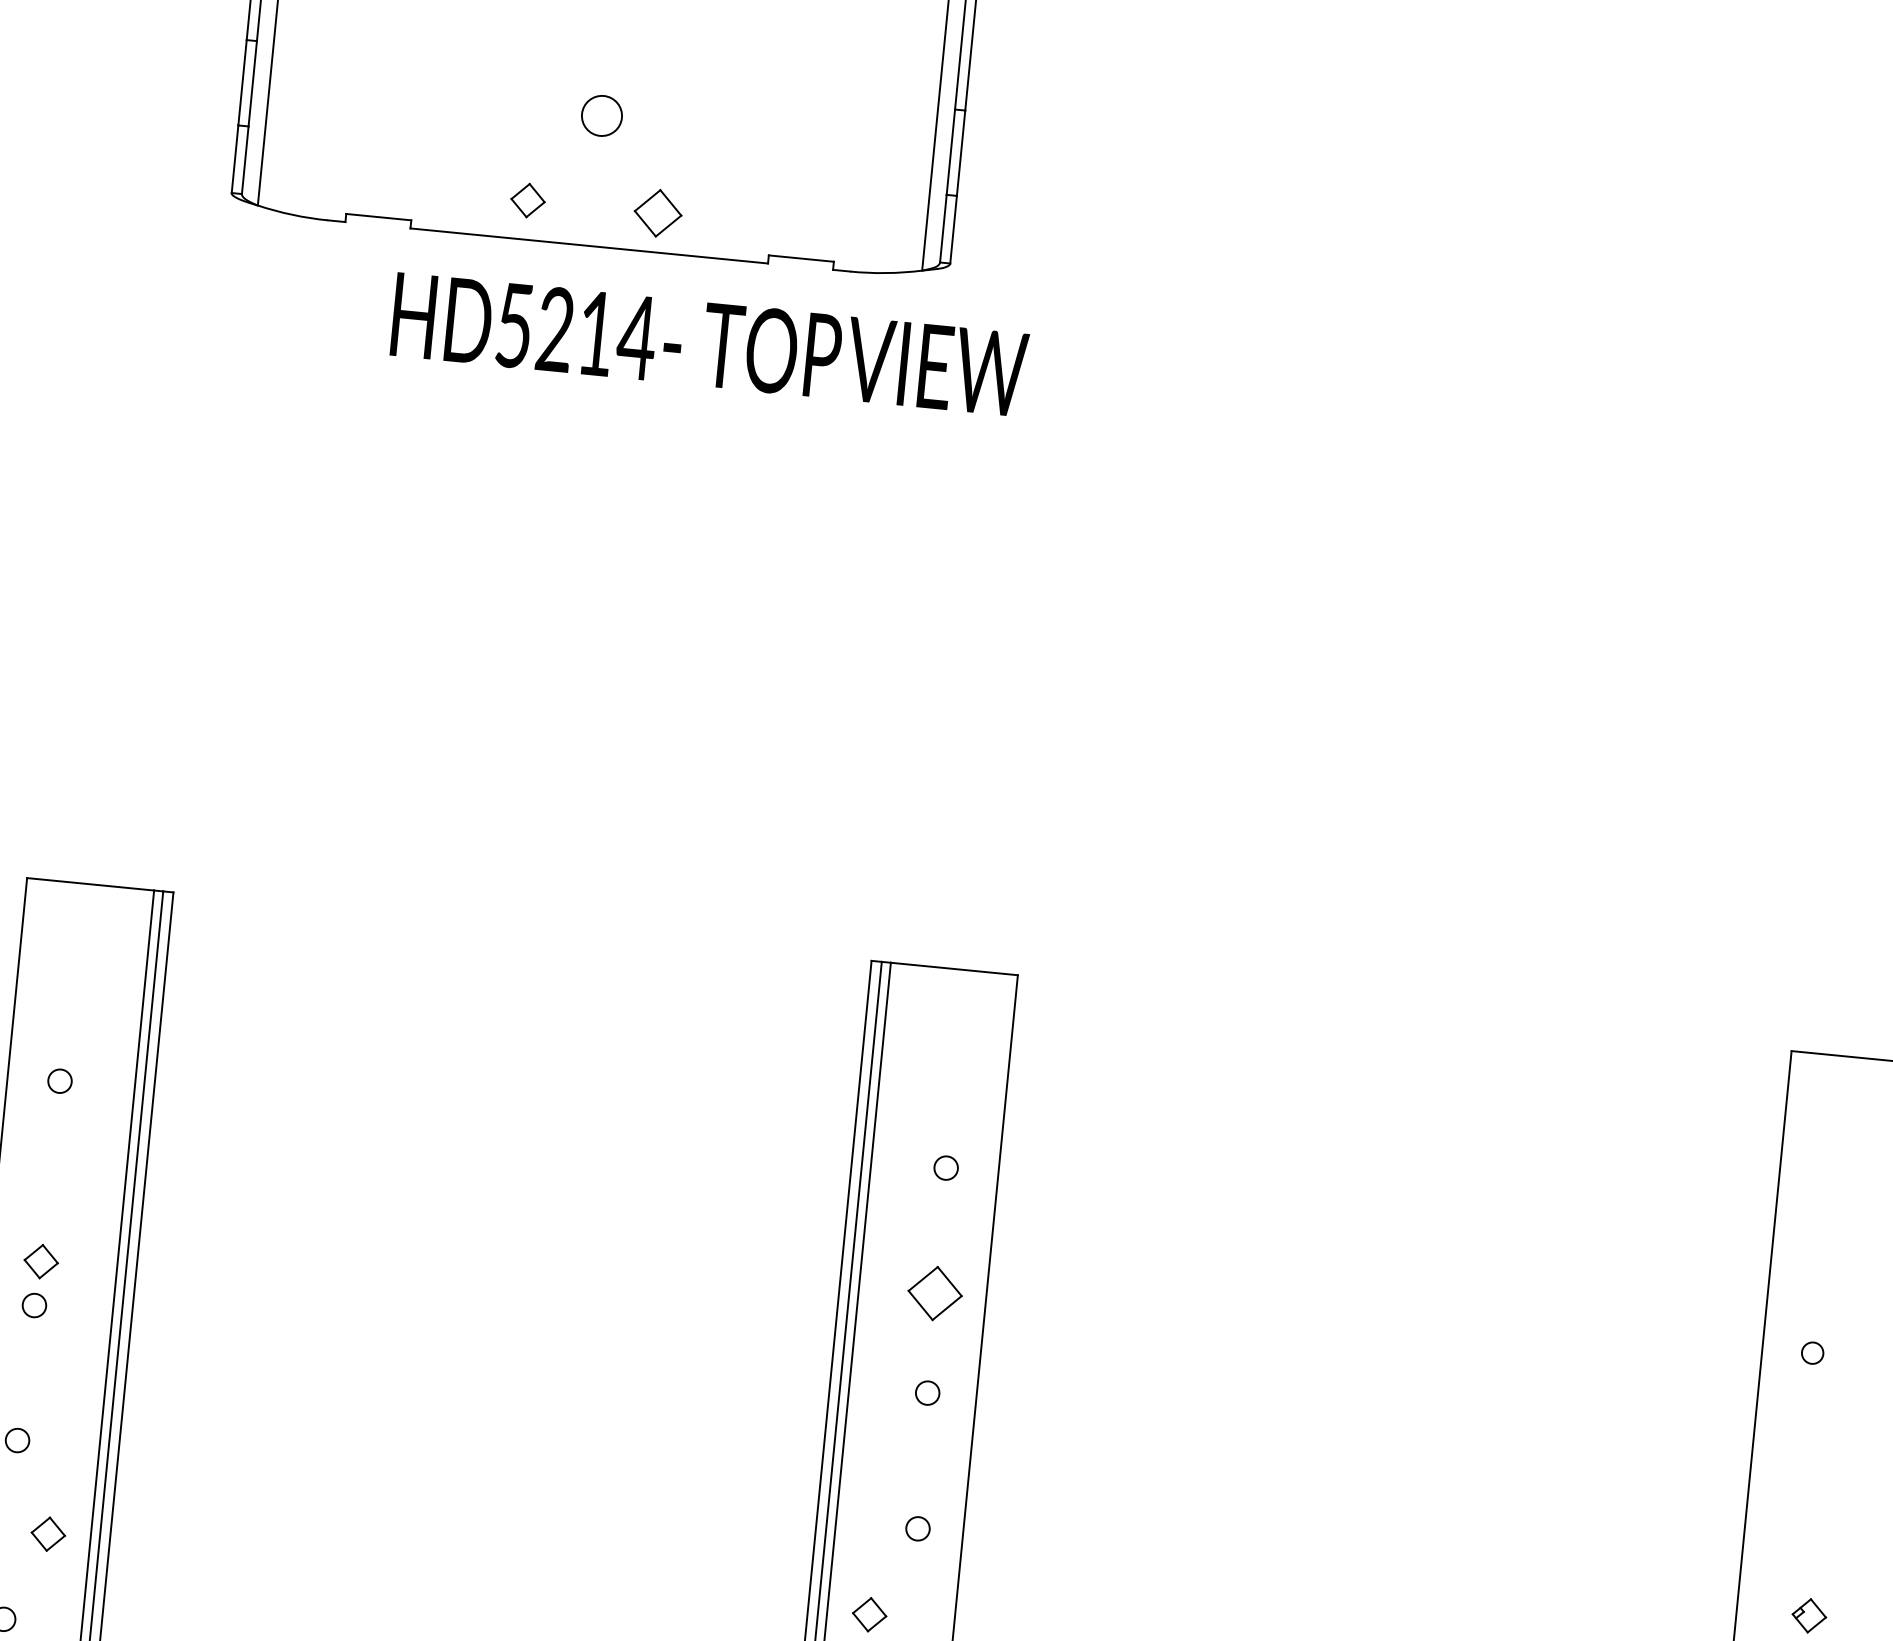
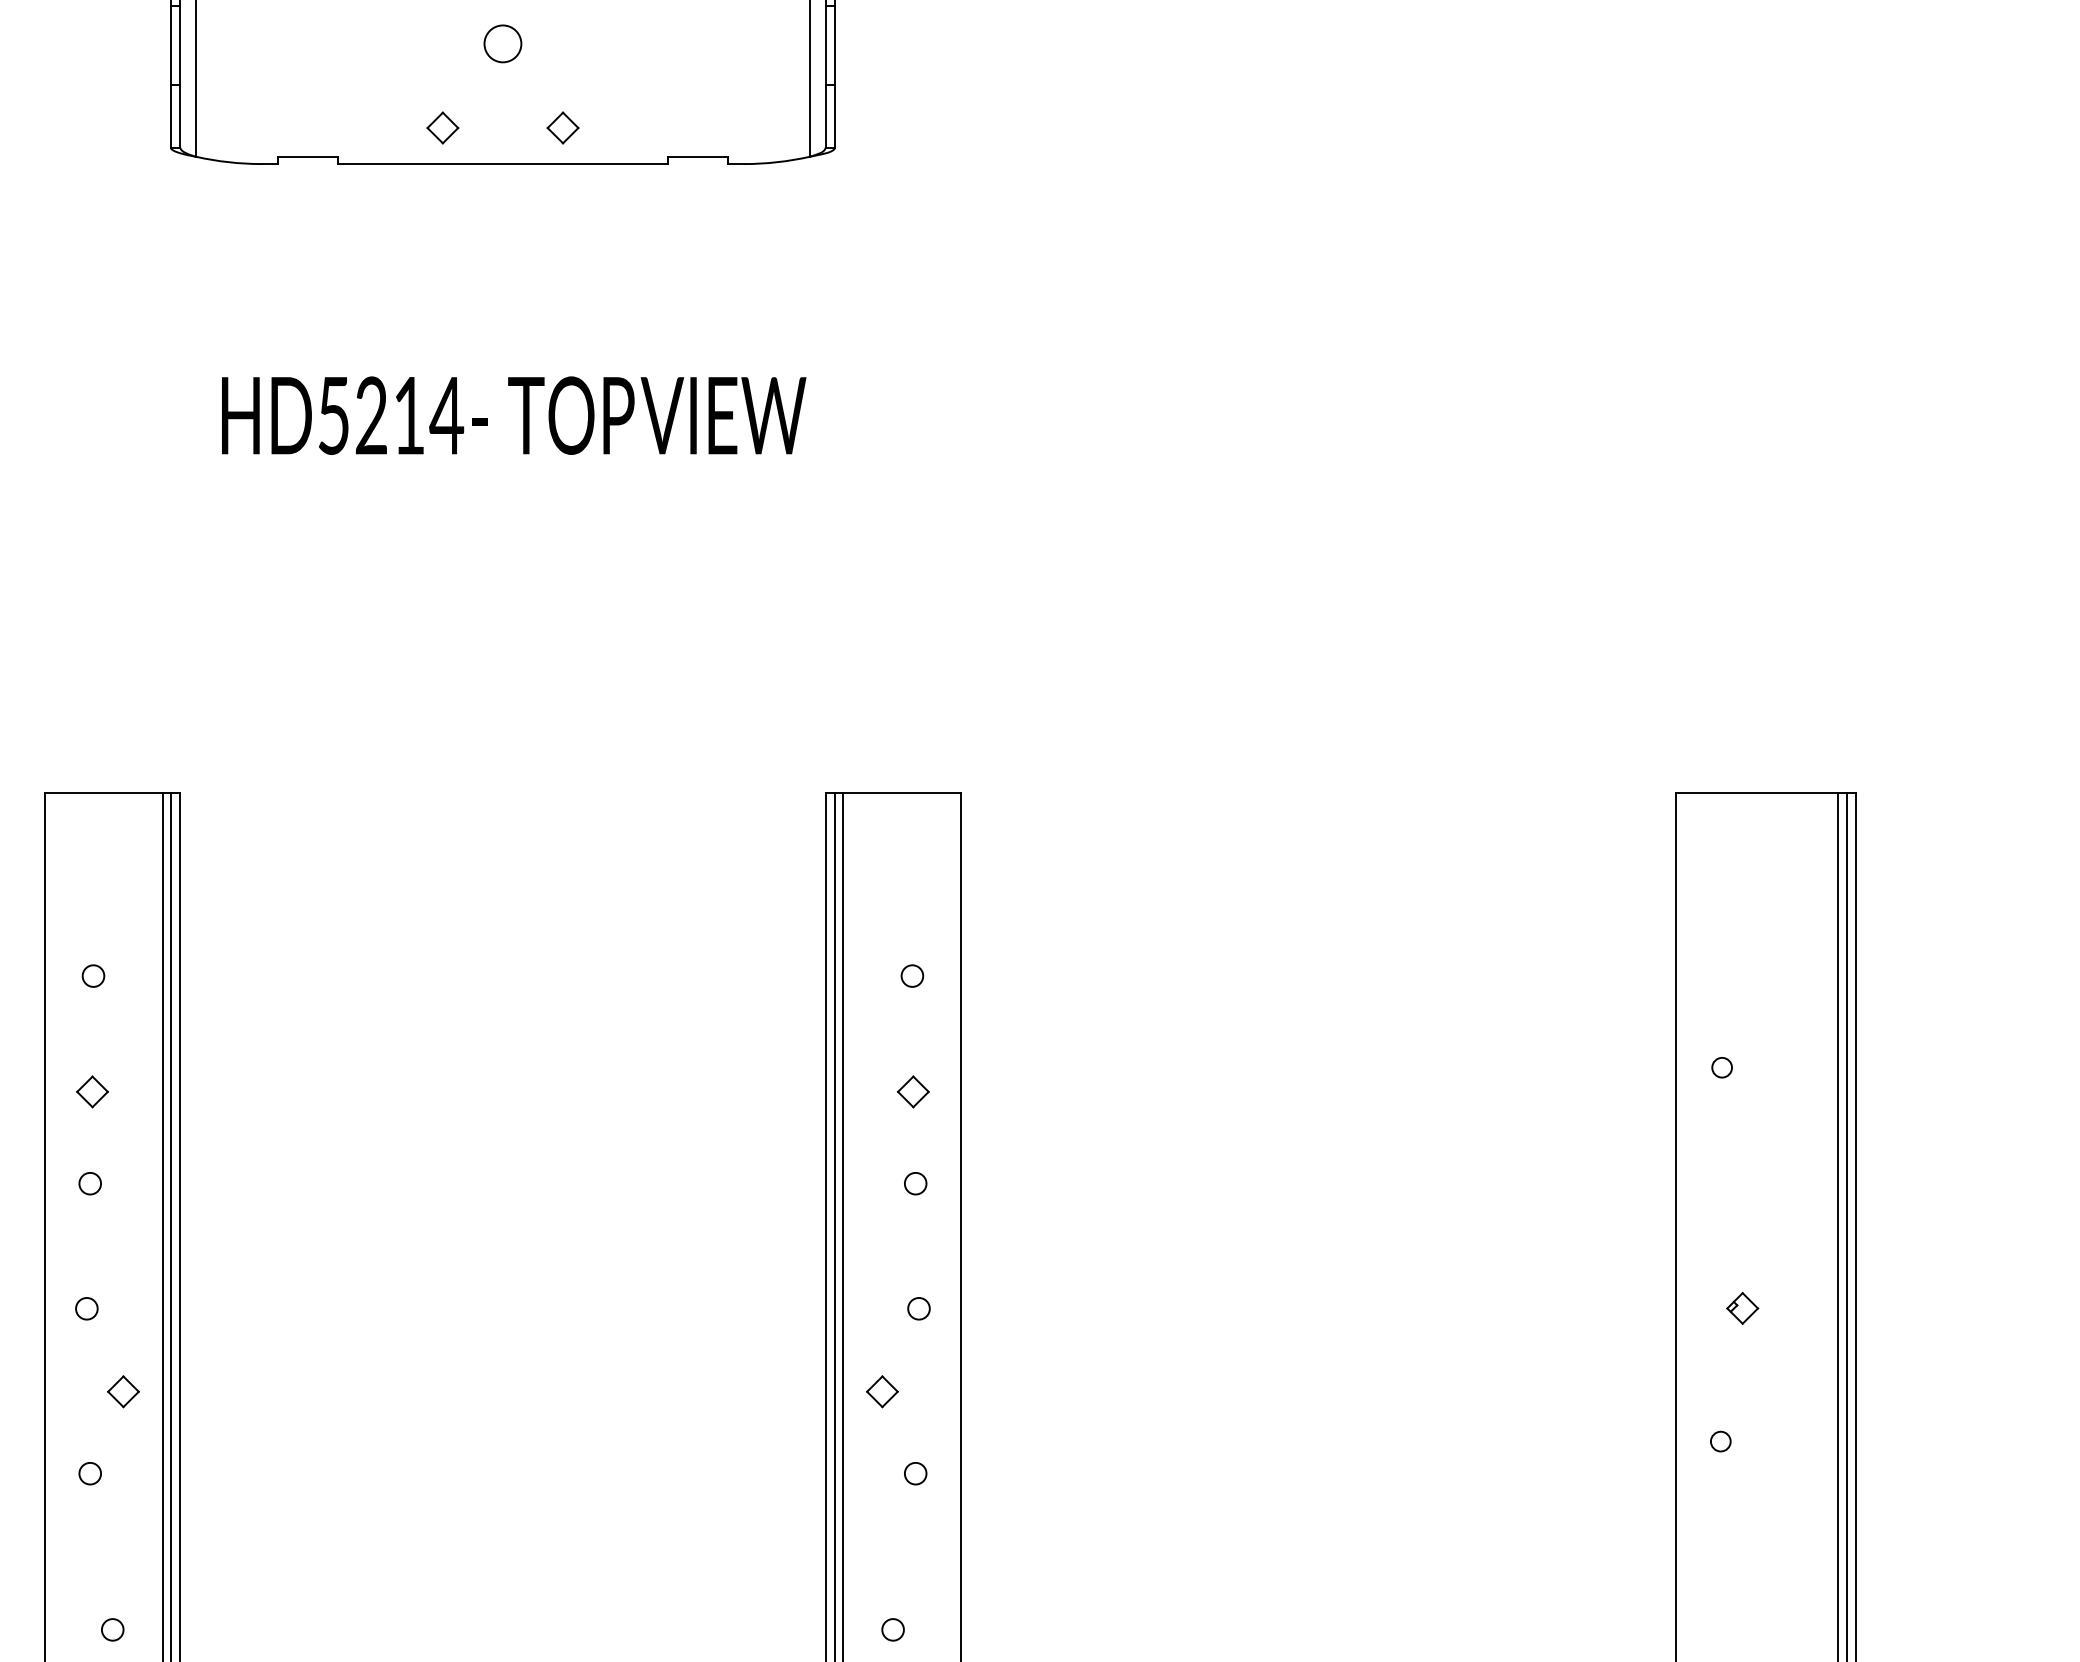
part: (657, 212) -> (562, 127), size x0.71
text: (710, 344) -> (514, 415), moved
part: (41, 1261) -> (92, 1091), moved
part: (934, 1293) -> (912, 1091), size x0.62

